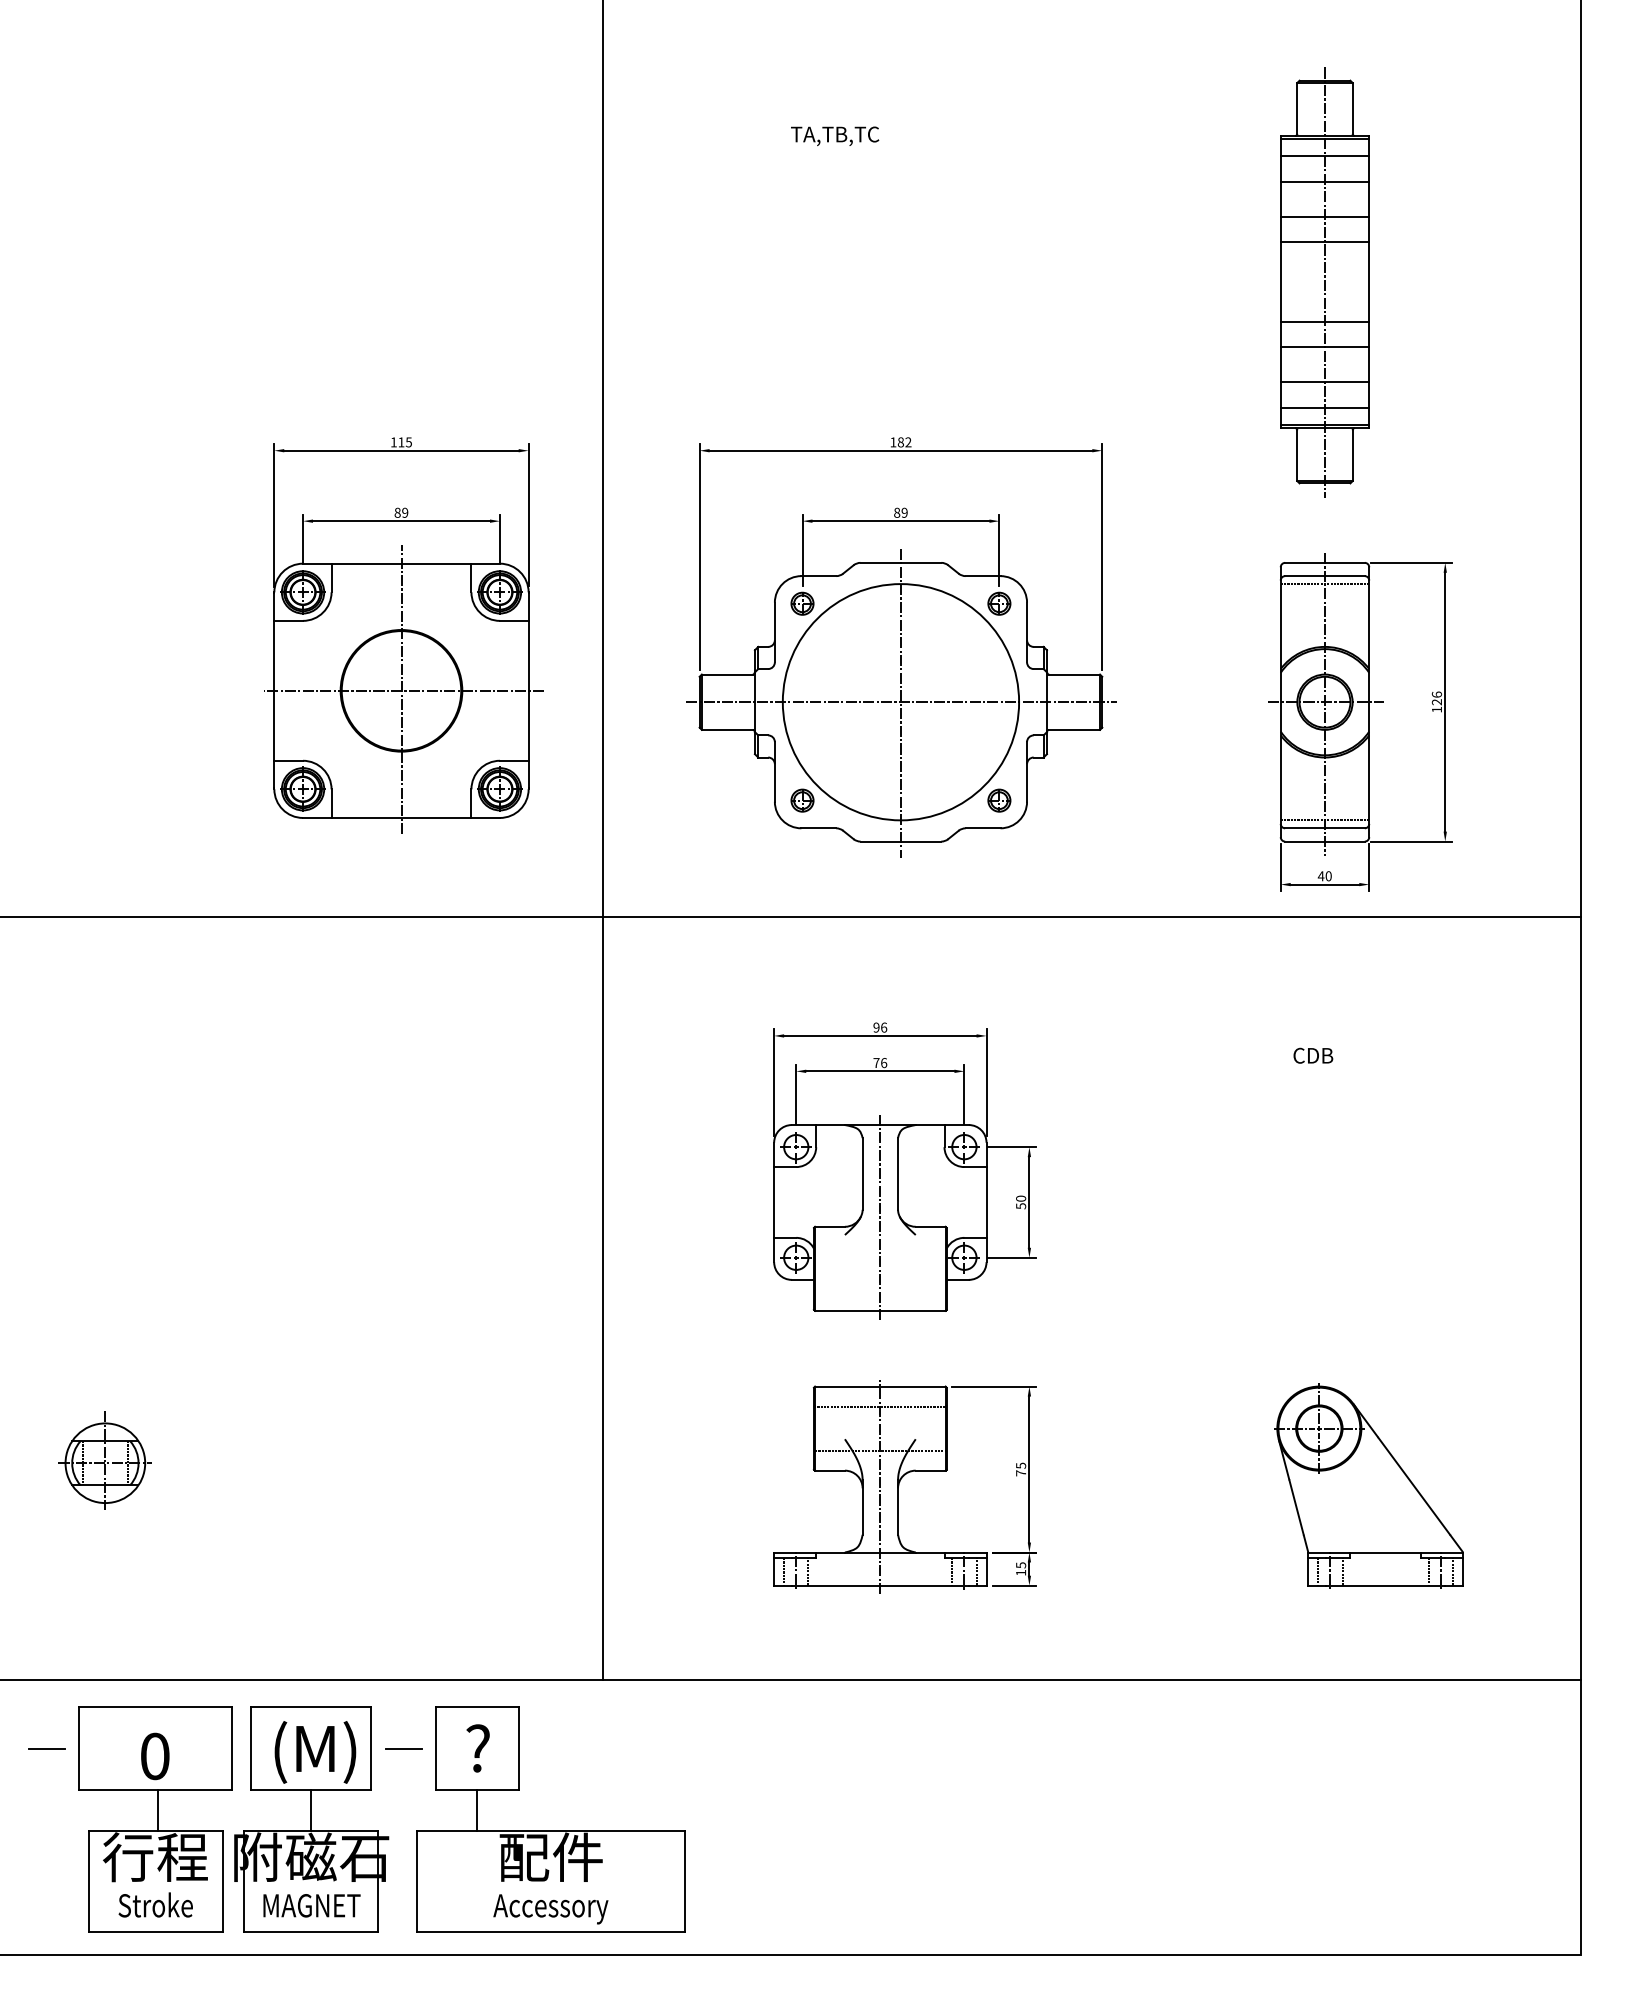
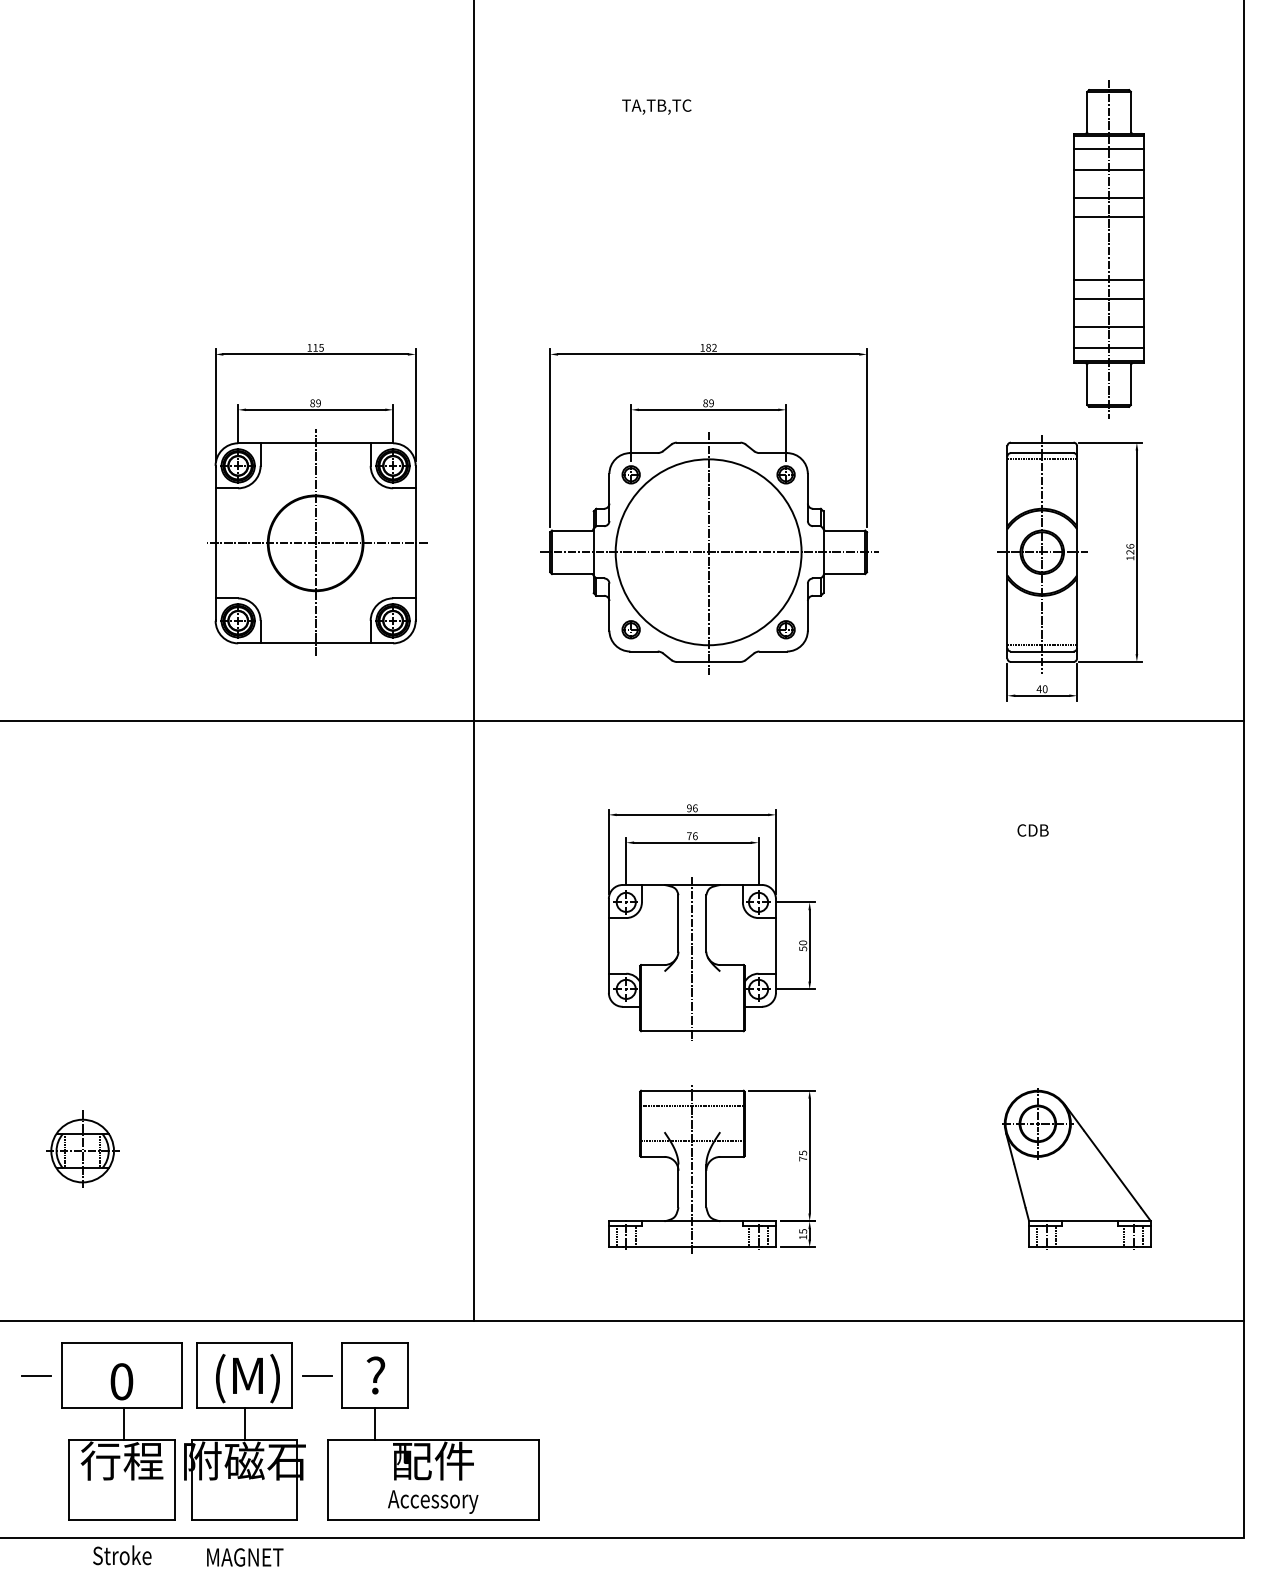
part: (1324, 282) -> (1108, 248), moved
text: (155, 1904) -> (122, 1554), moved
text: (311, 1905) -> (244, 1557), moved

